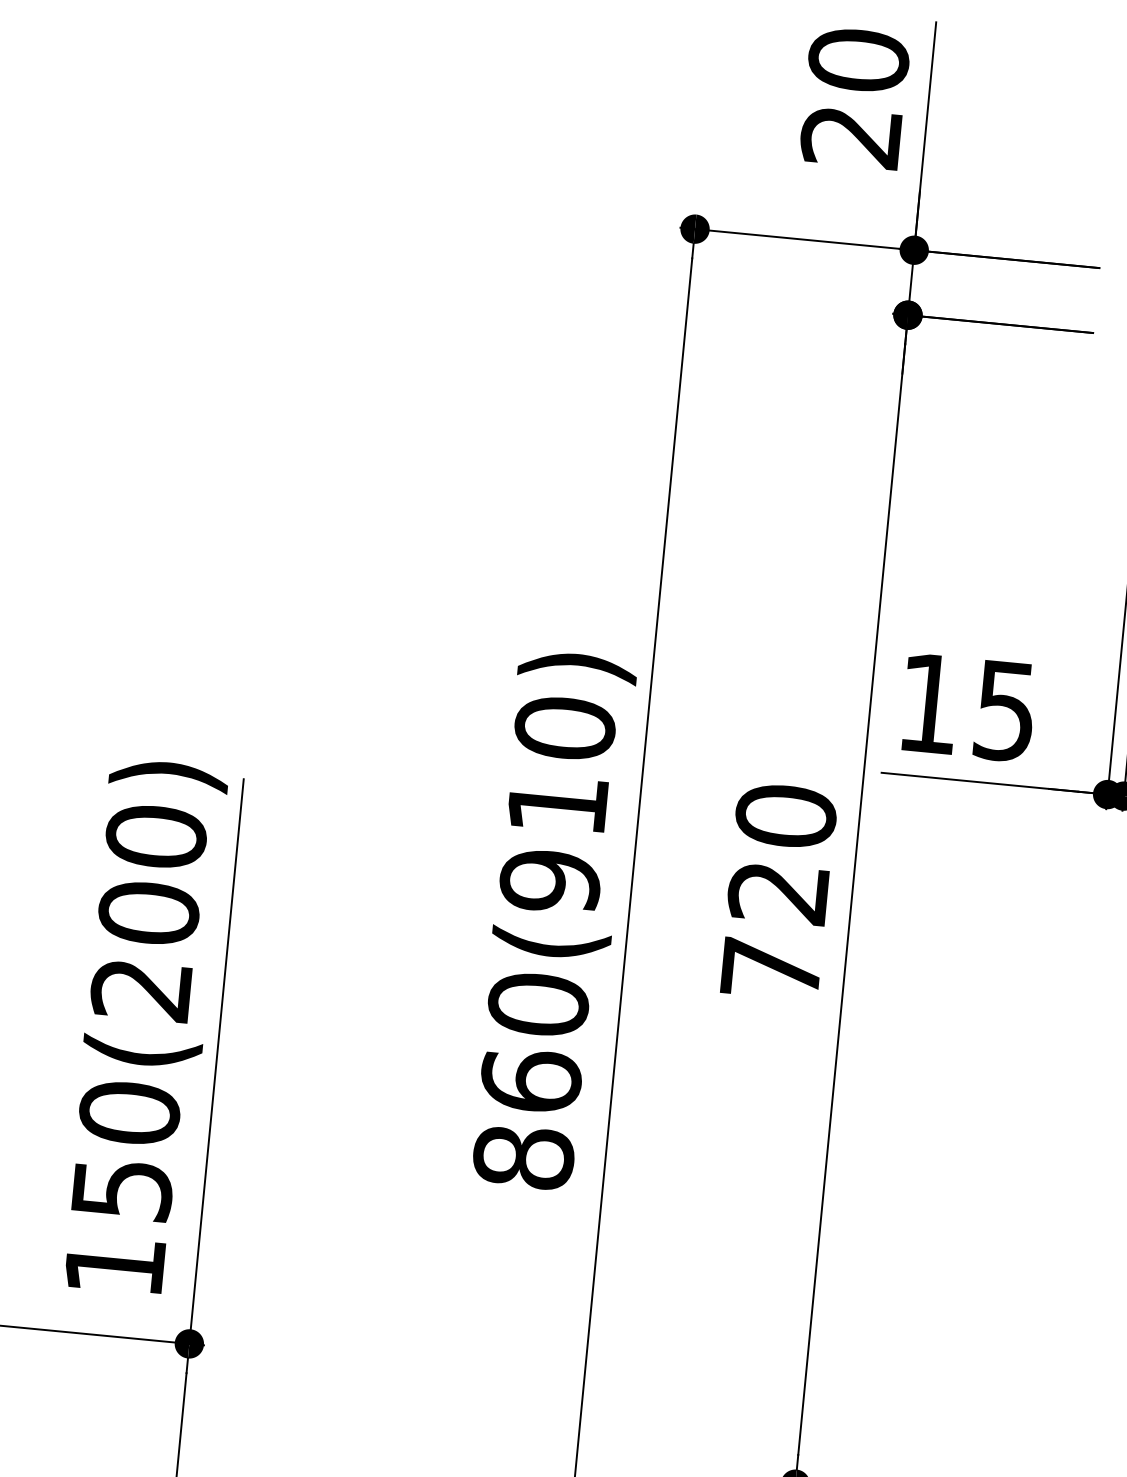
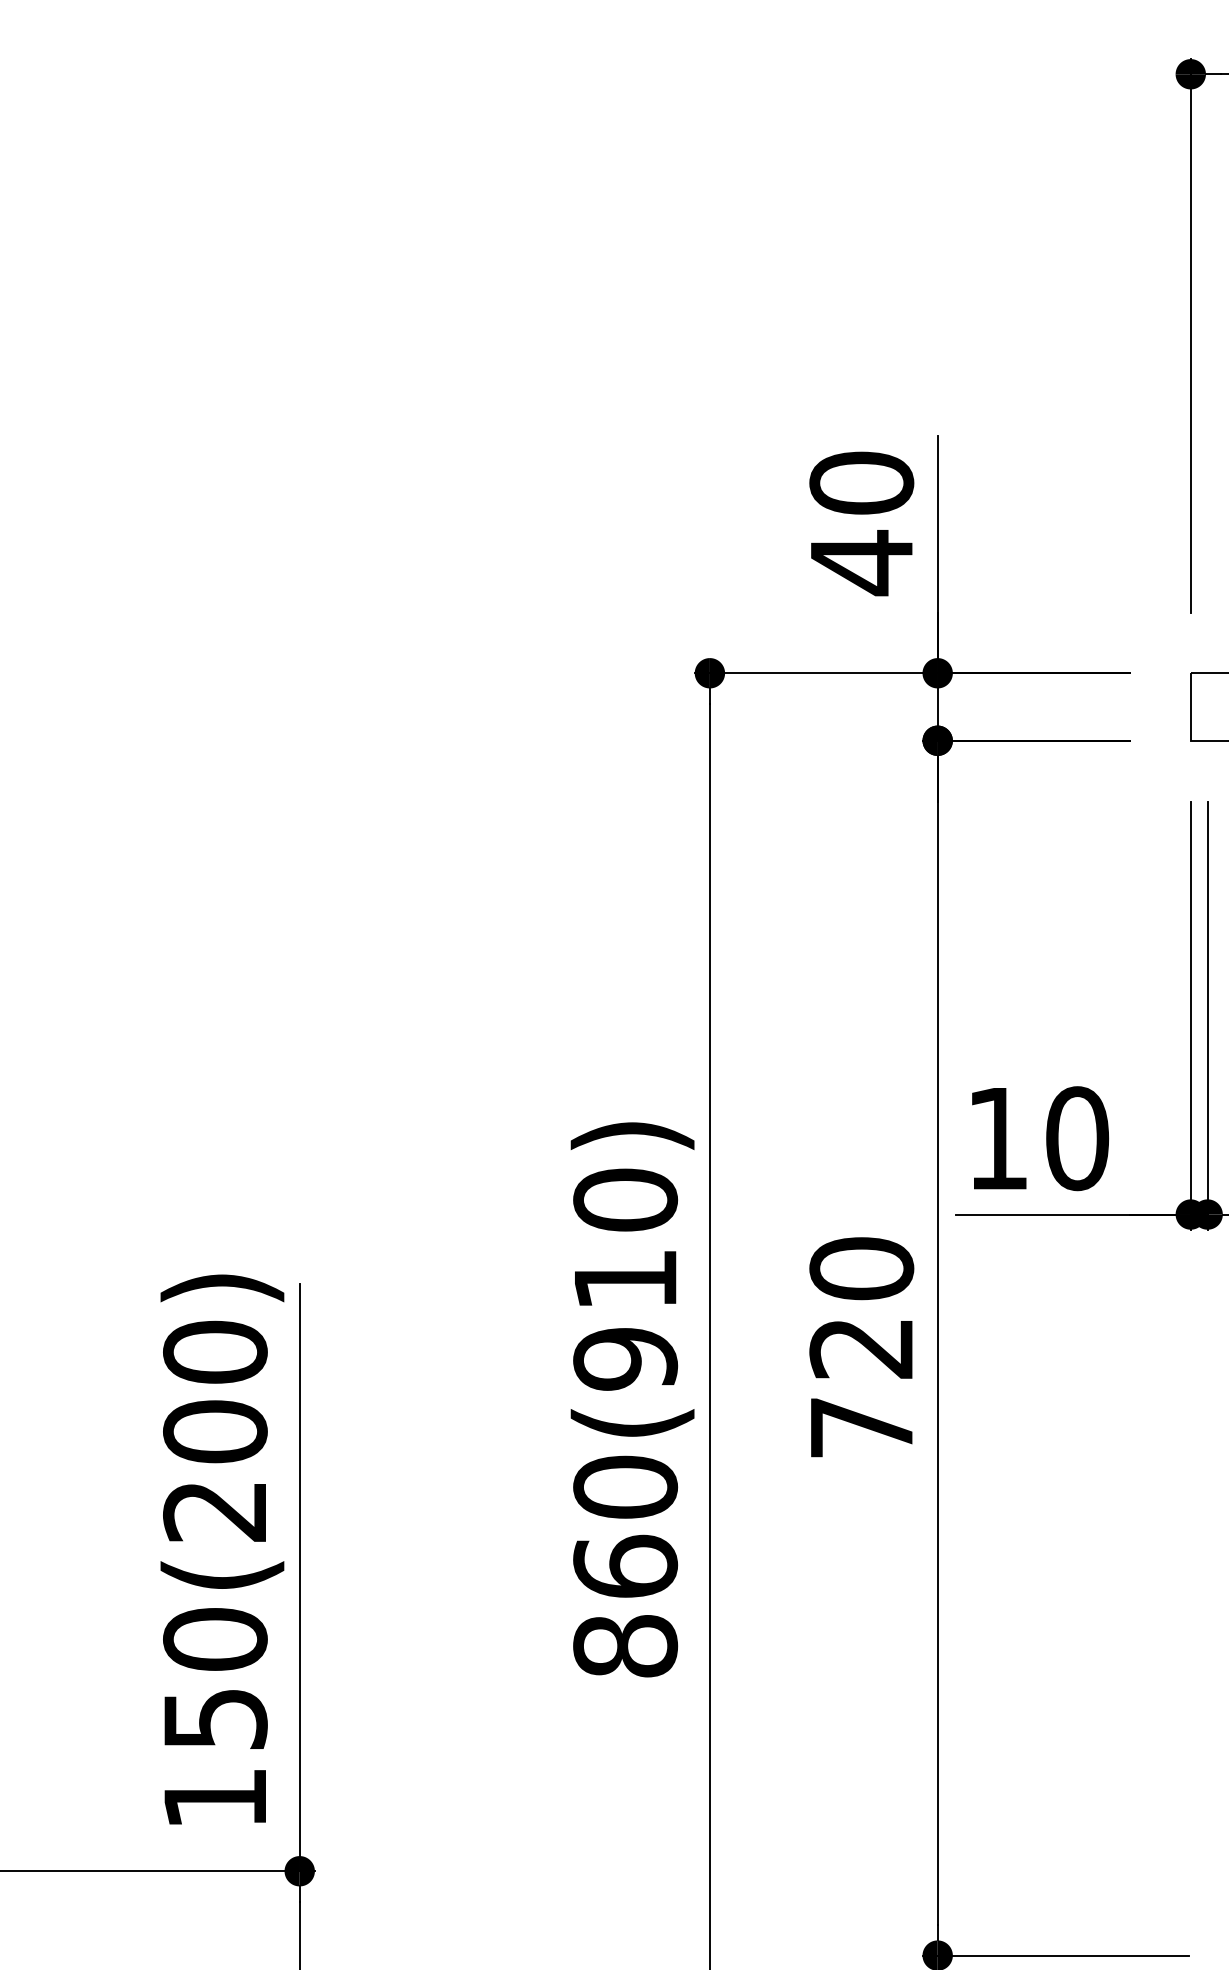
text: (850, 137) -> (860, 563), 20 -> 40
text: (1005, 710) -> (1077, 1138), 15 -> 10

